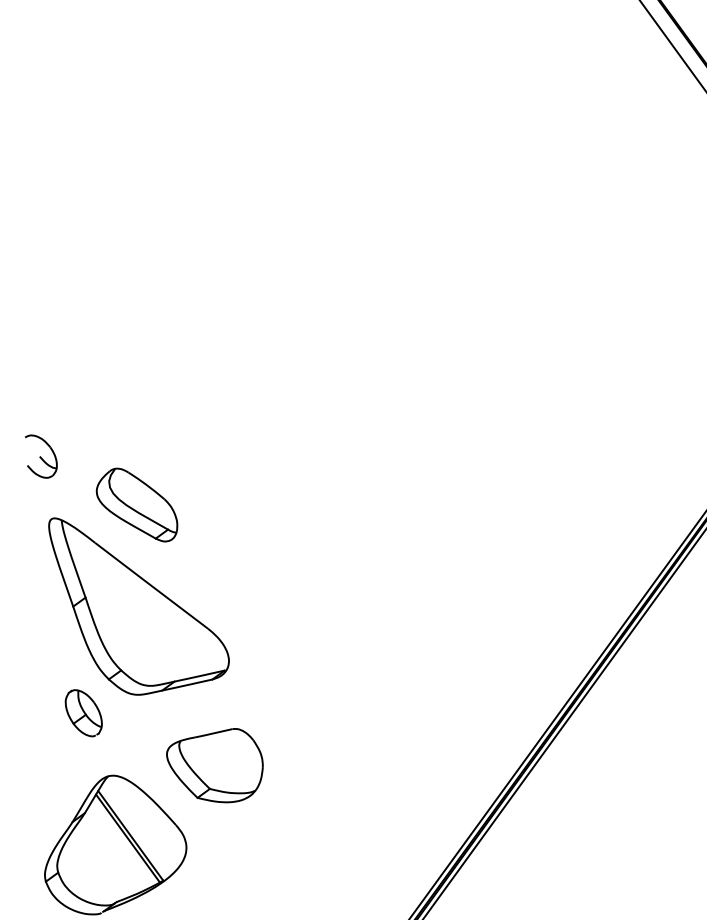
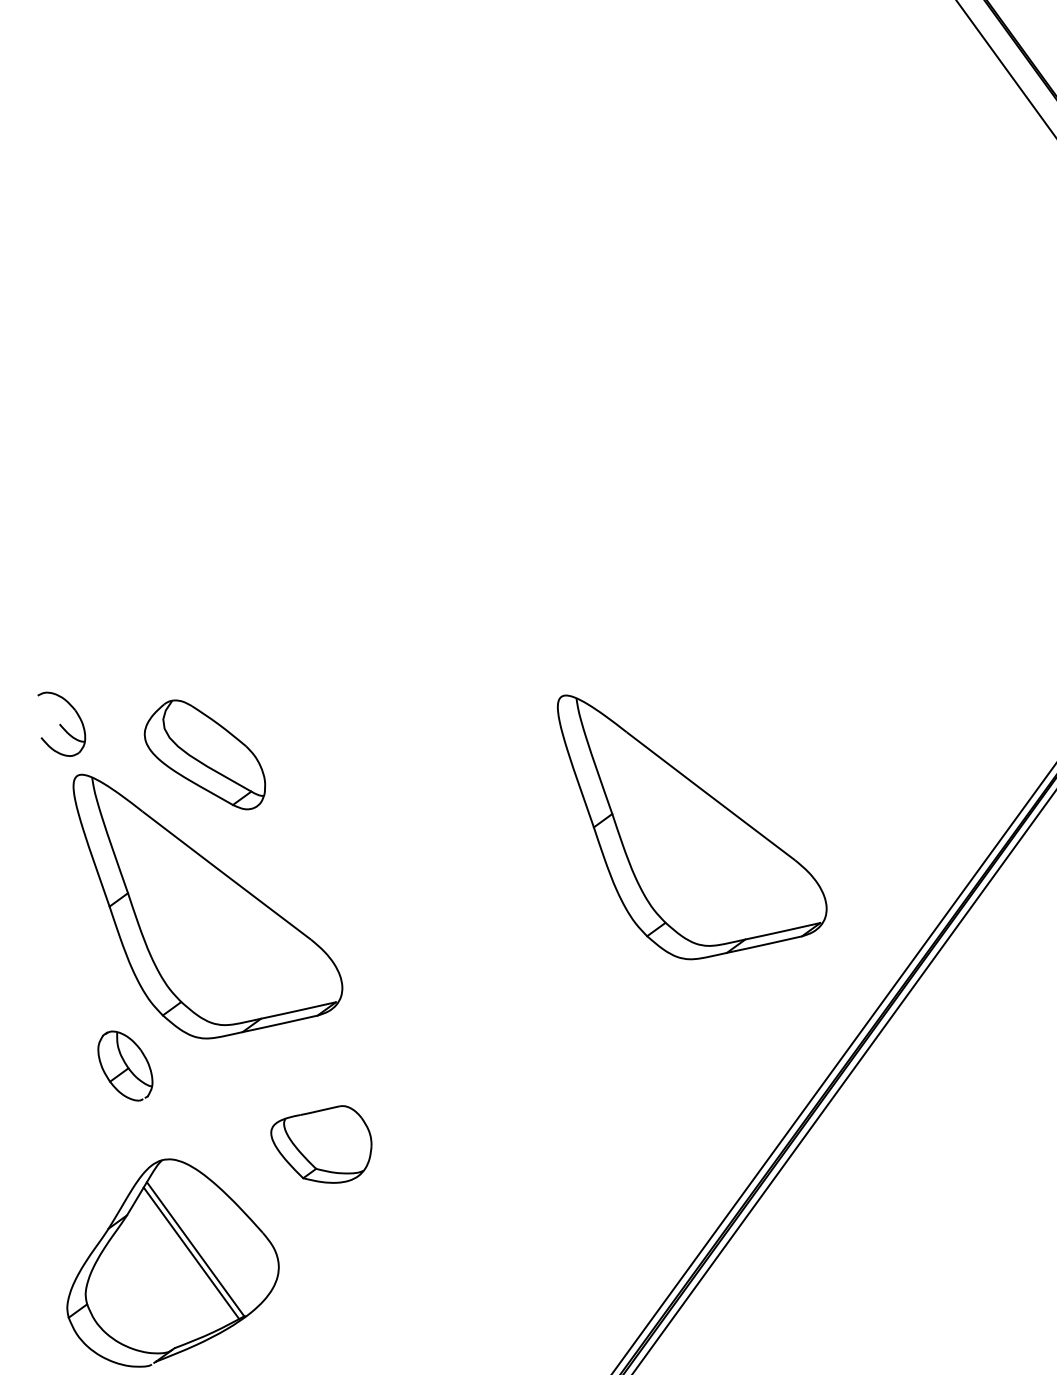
part: (41, 456) -> (62, 724), moved
part: (462, 553) -> (691, 827), added
part: (214, 765) -> (320, 1144), size x0.7

